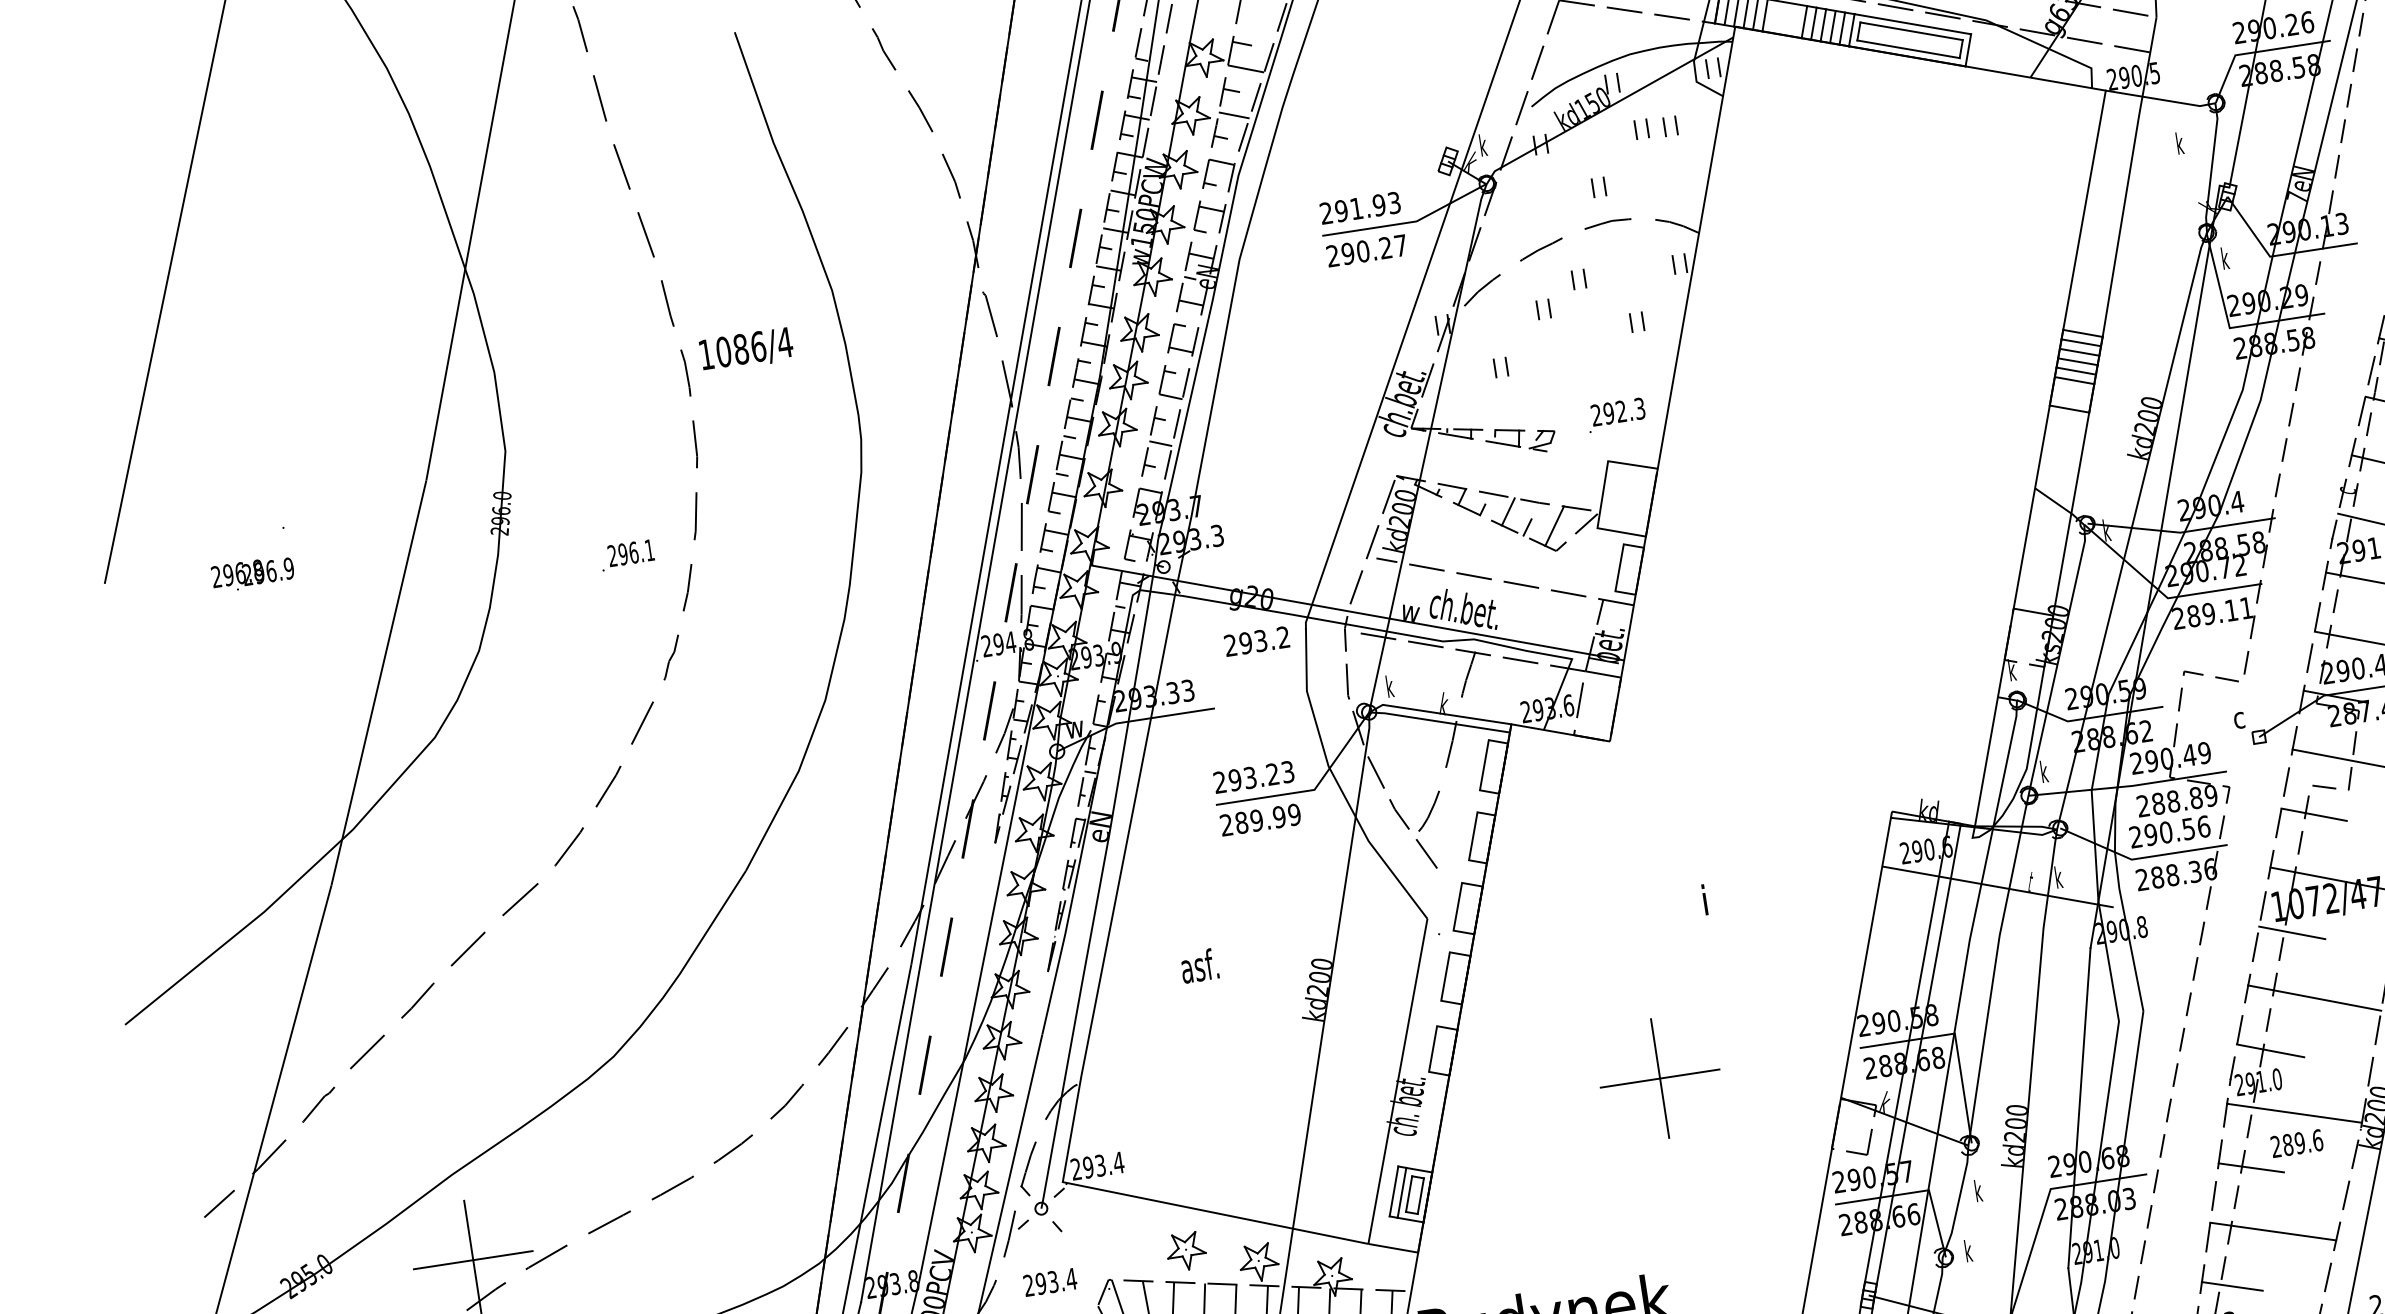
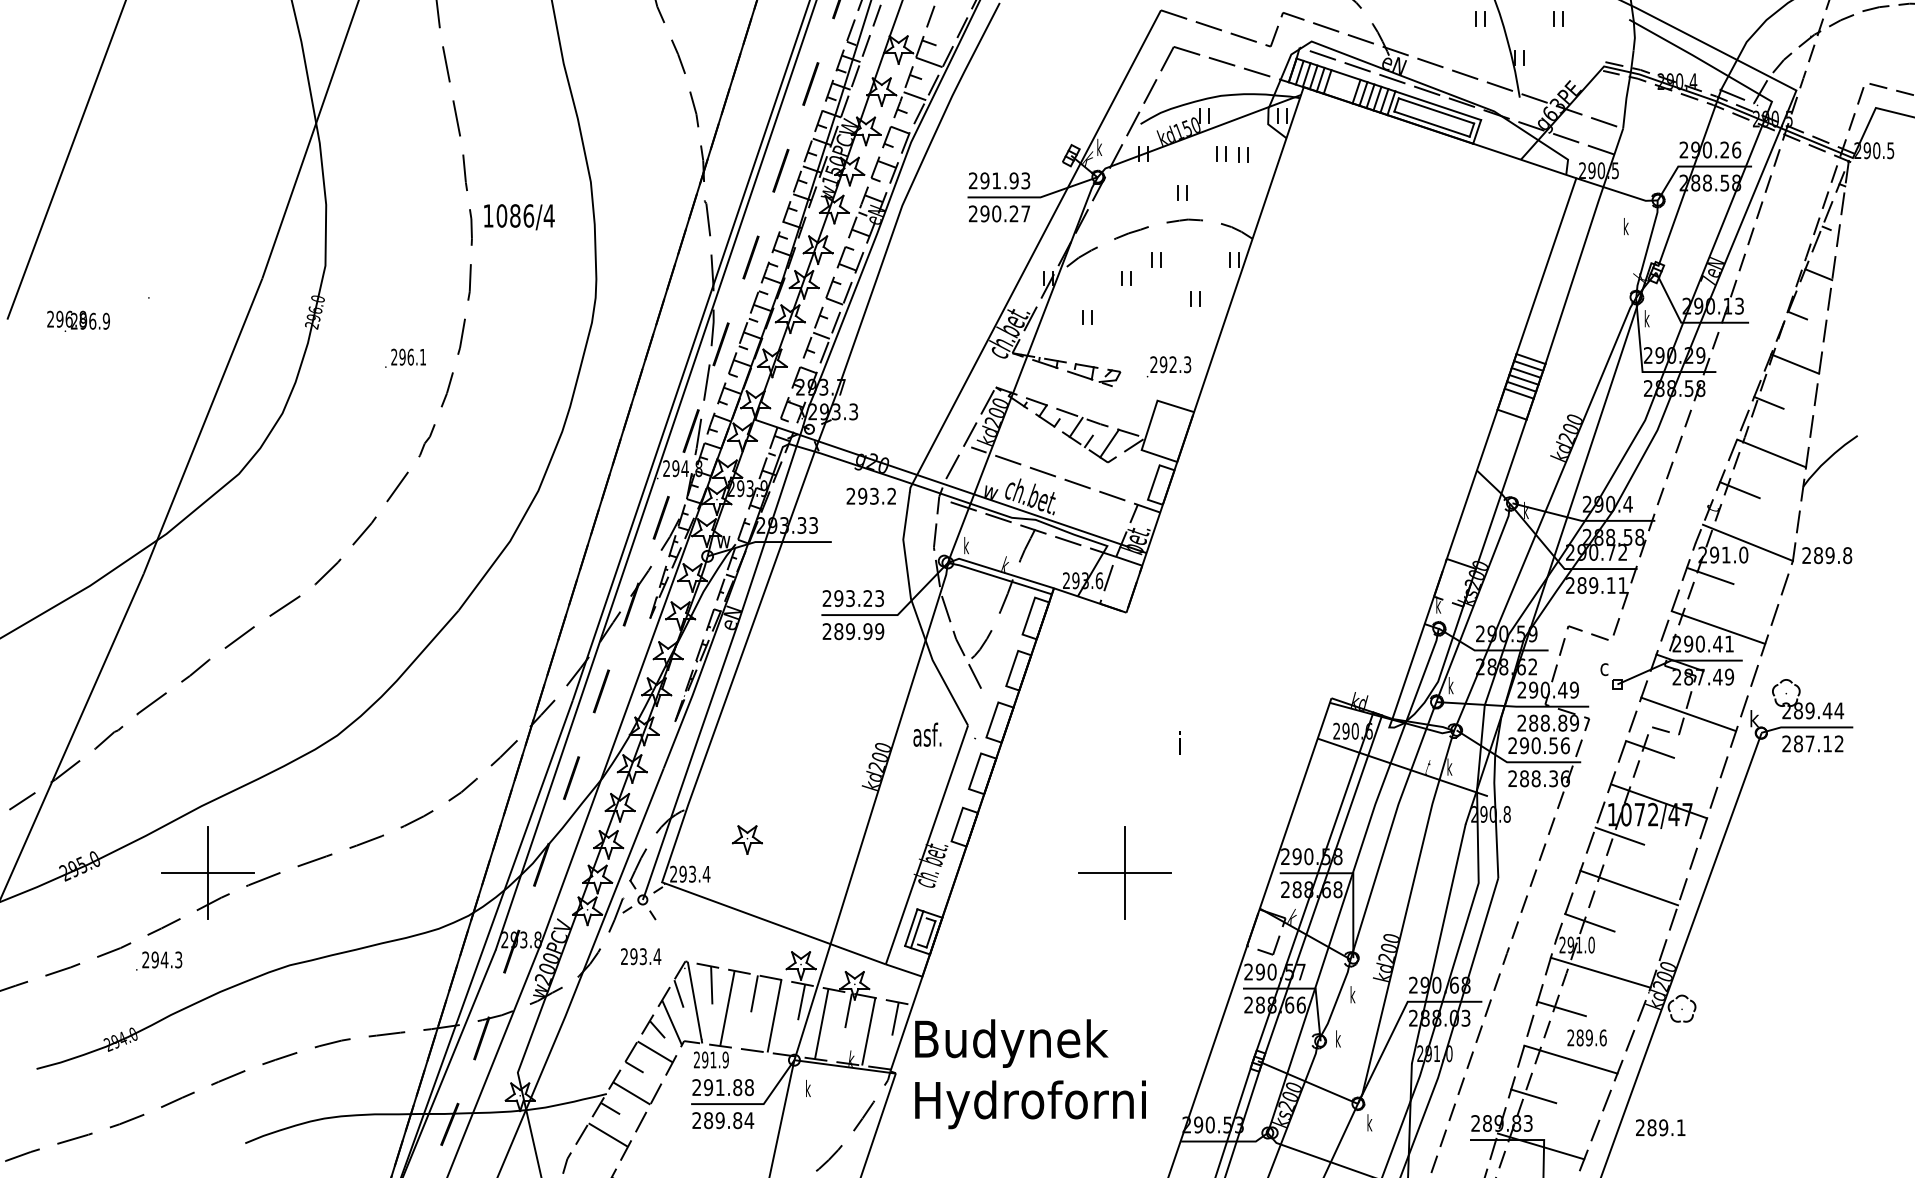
text: (252, 573) -> (78, 320), moved
text: (1199, 965) -> (927, 734), moved
text: (2296, 1143) -> (1586, 1037), moved
line: (1407, 1194) -> (921, 931), removed
part: (1185, 1250) -> (746, 839), moved

